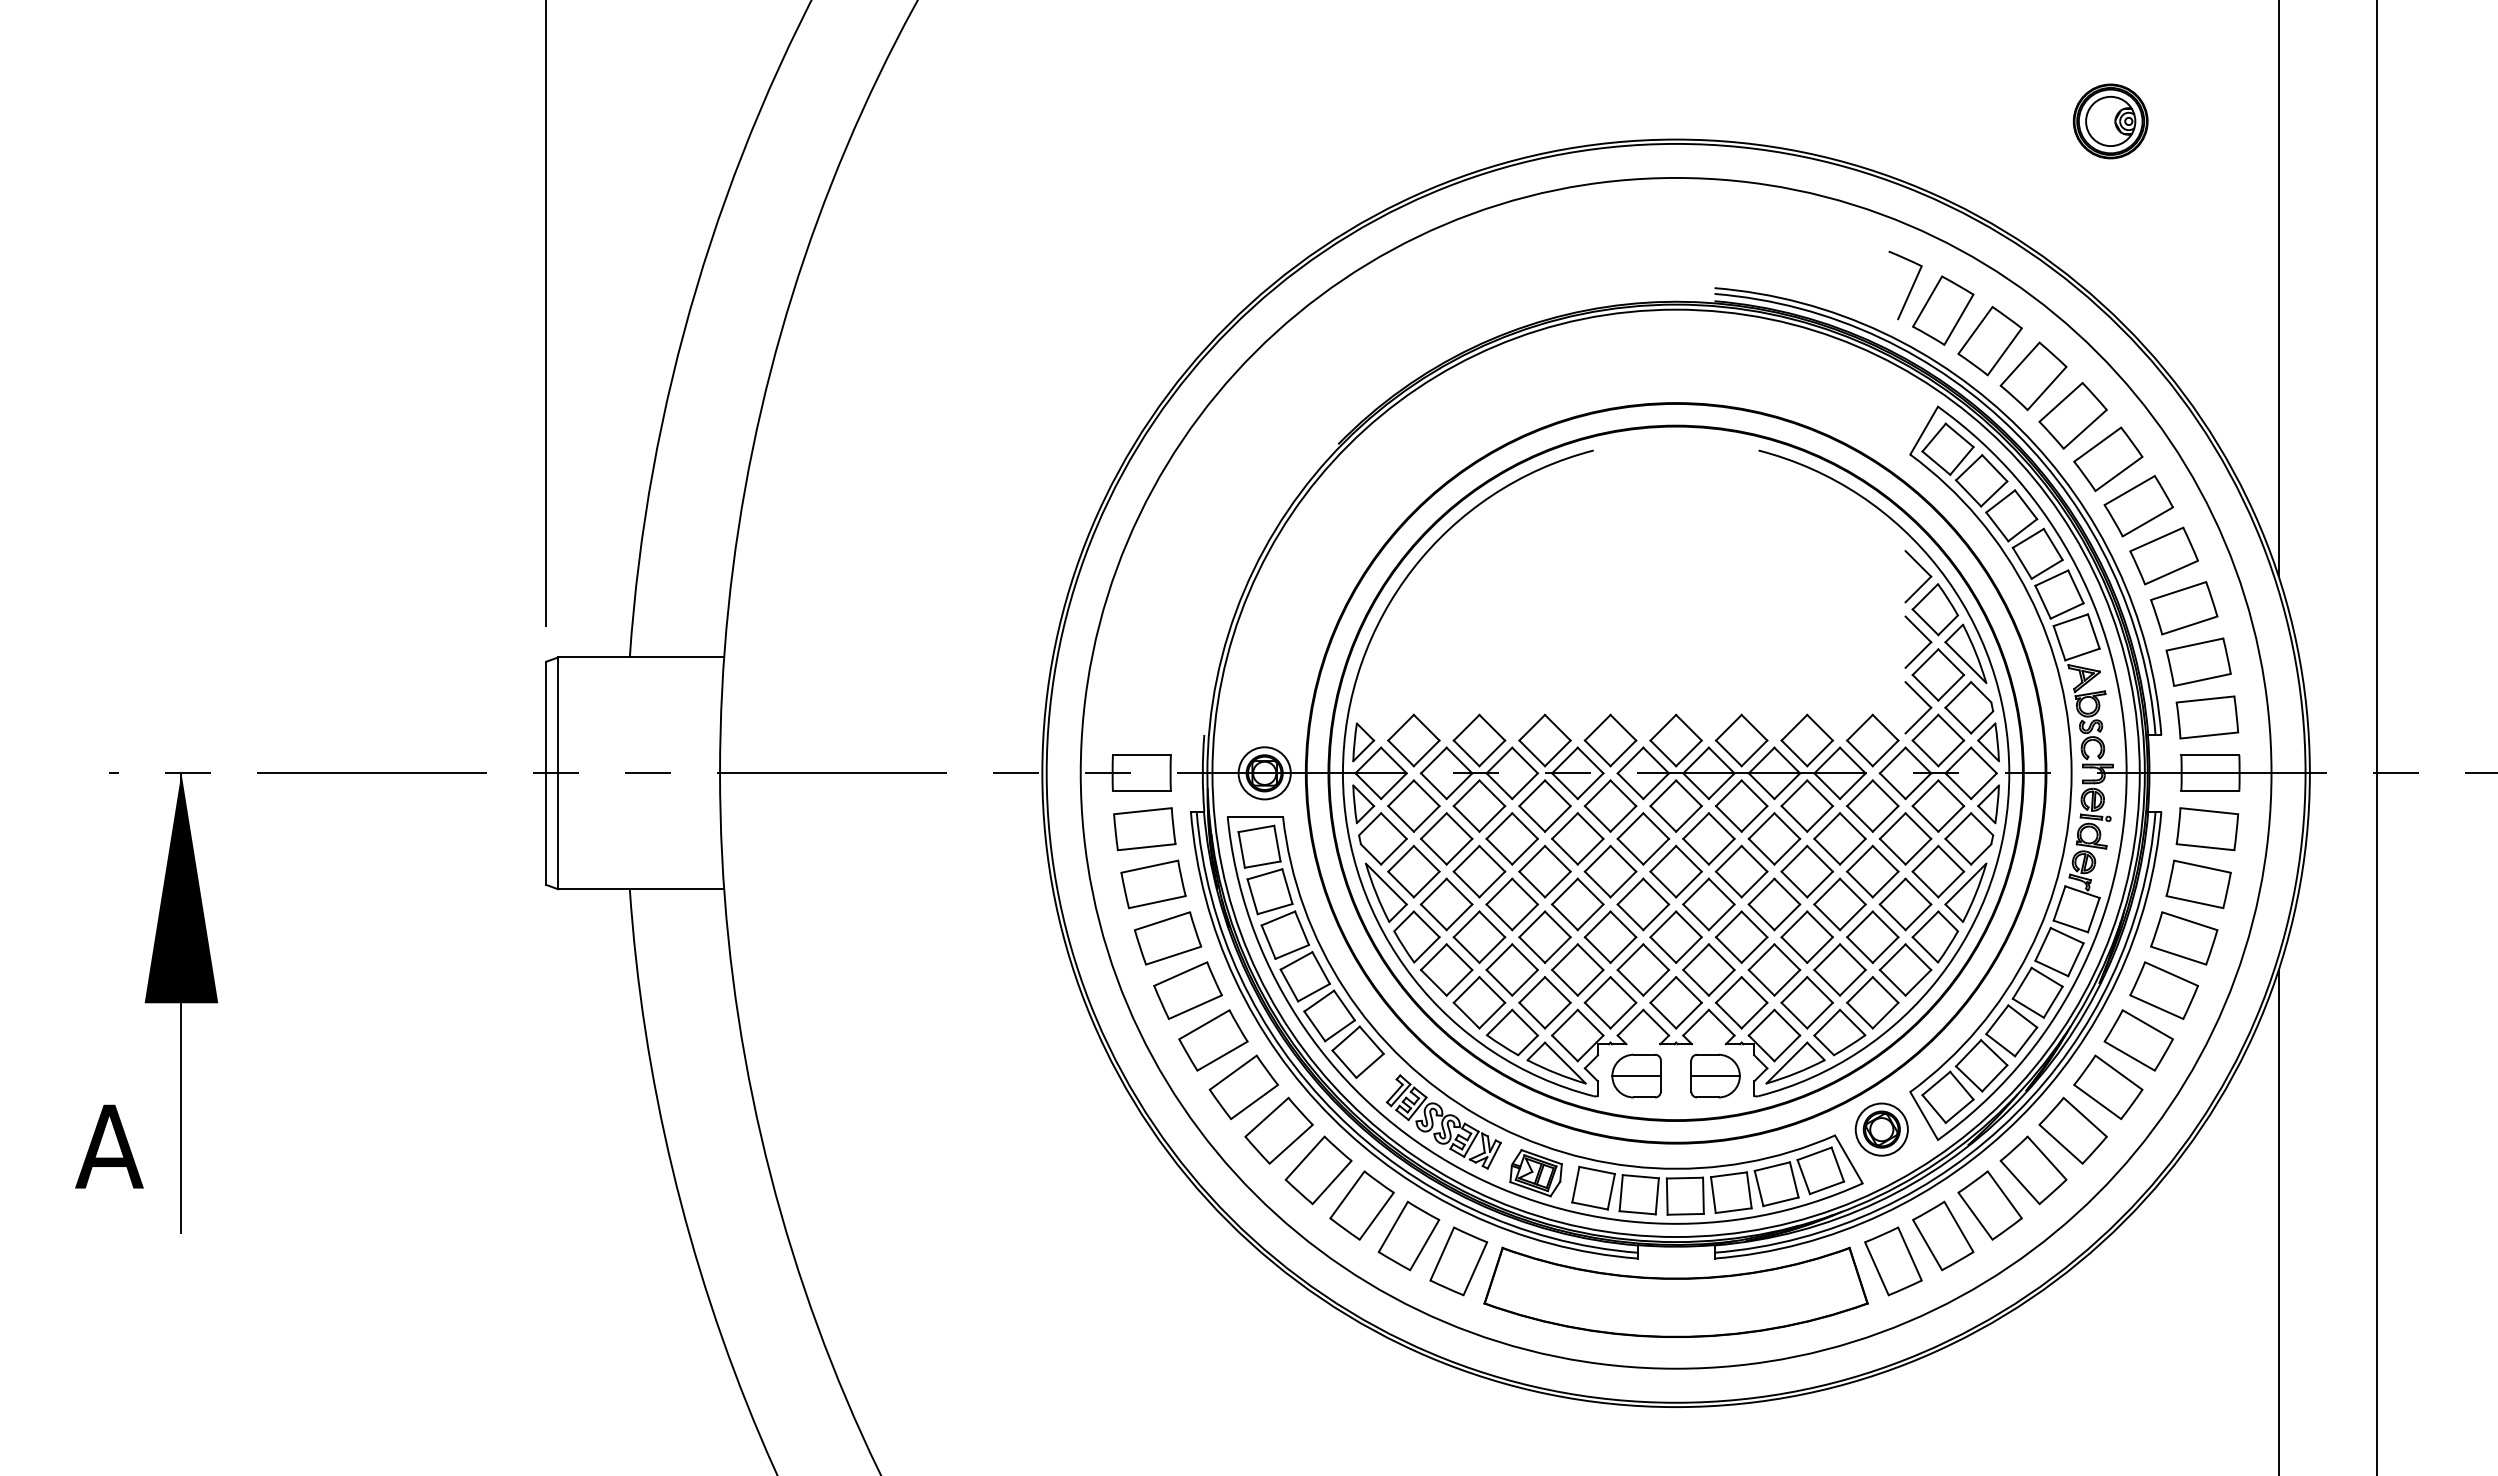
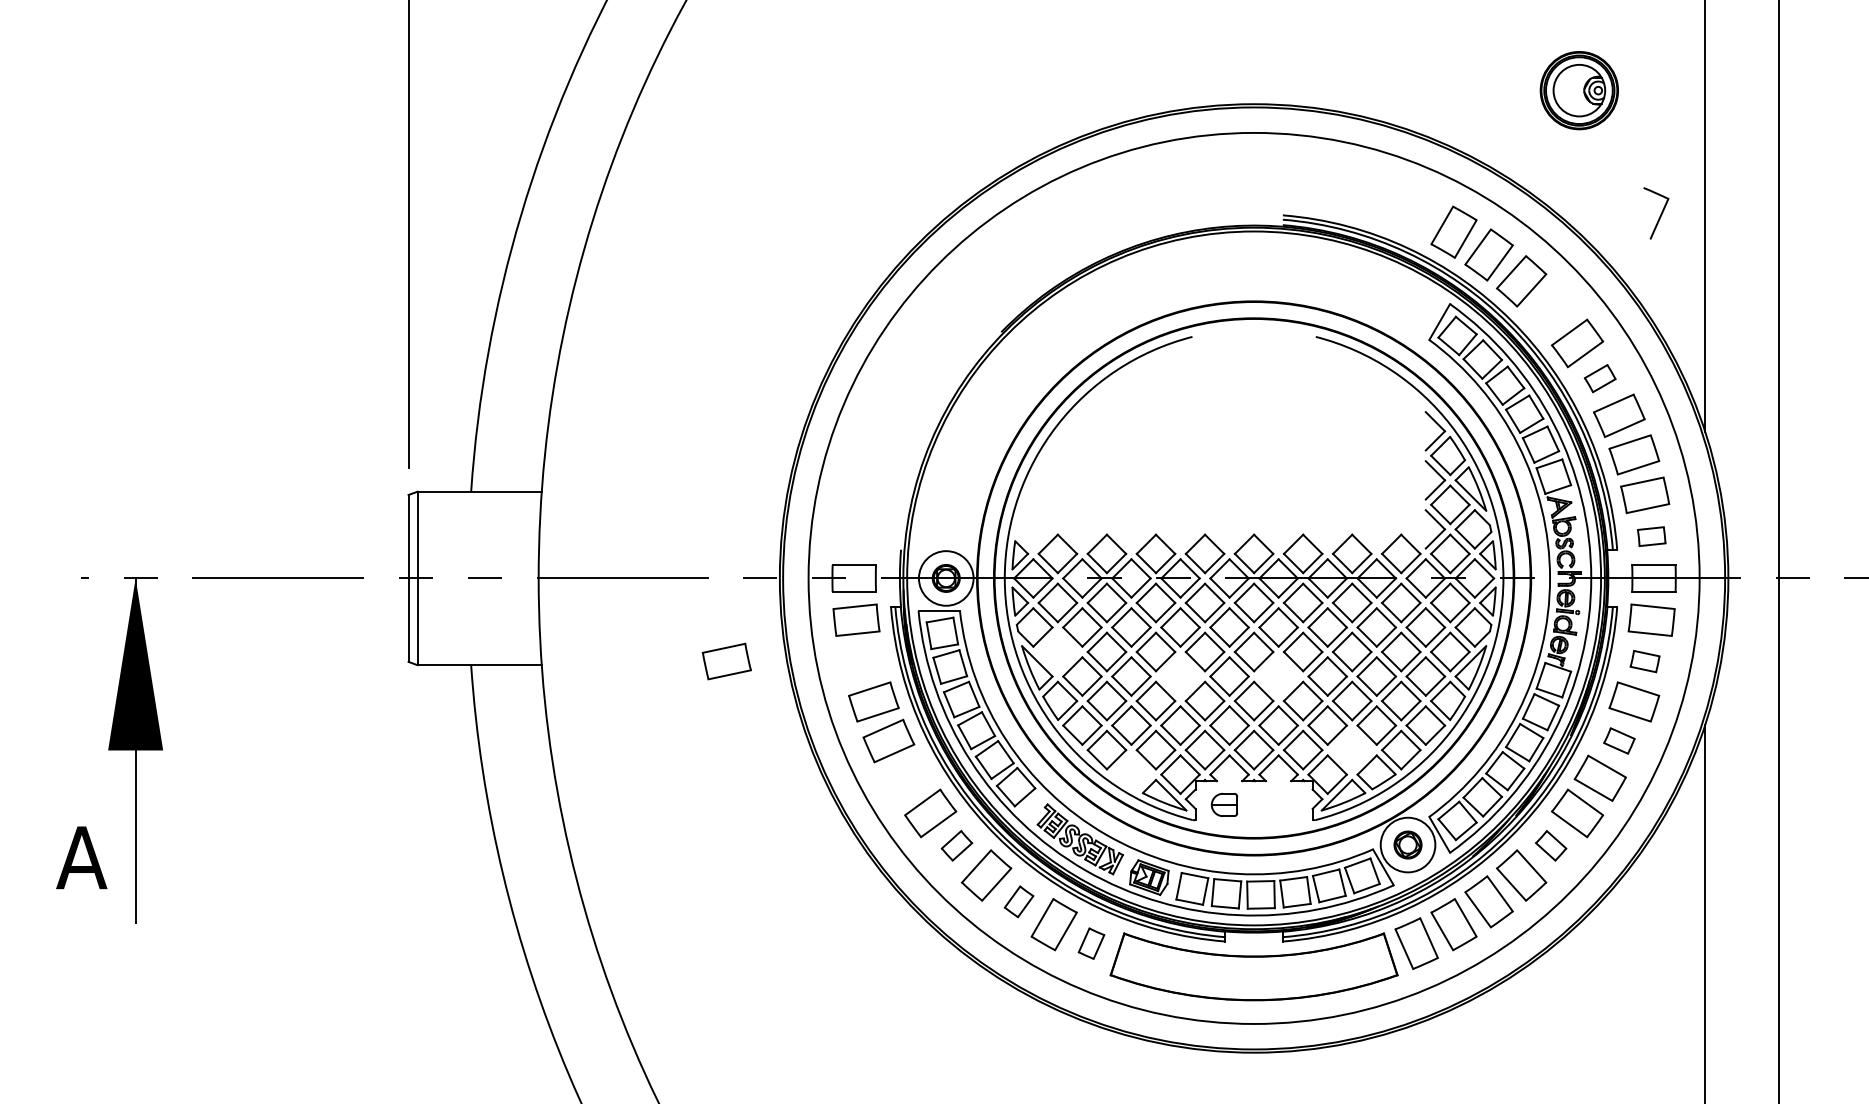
part: (2110, 121) -> (1579, 90), size x1.4
part: (1905, 285) -> (1656, 213), moved
part: (2072, 415) -> (1550, 310), removed
part: (2138, 506) -> (1600, 378), size x0.6
part: (2207, 717) -> (1651, 536), size x0.6
circle: (1264, 773) -> (946, 578), size x1.4
part: (1413, 871) -> (1057, 651), removed
part: (1153, 884) -> (726, 661), moved
part: (2198, 884) -> (1645, 661), size x0.6
part: (1577, 904) -> (1180, 676), removed
part: (1708, 904) -> (1278, 676), removed
part: (2164, 990) -> (1619, 740), size x0.6
part: (1806, 1002) -> (1351, 749), removed
part: (1511, 1032) -> (1130, 772), removed
part: (1213, 1040) -> (907, 778), removed
part: (1636, 1075) -> (1224, 804), size x0.7
part: (1715, 1075) -> (1283, 804), removed
circle: (1881, 1129) -> (1407, 844), size x1.4
part: (1278, 1130) -> (956, 845), size x0.6
part: (2072, 1130) -> (1550, 845), size x0.6
part: (1361, 1205) -> (1018, 901), size x0.6
part: (1458, 1261) -> (1091, 943), size x0.6

